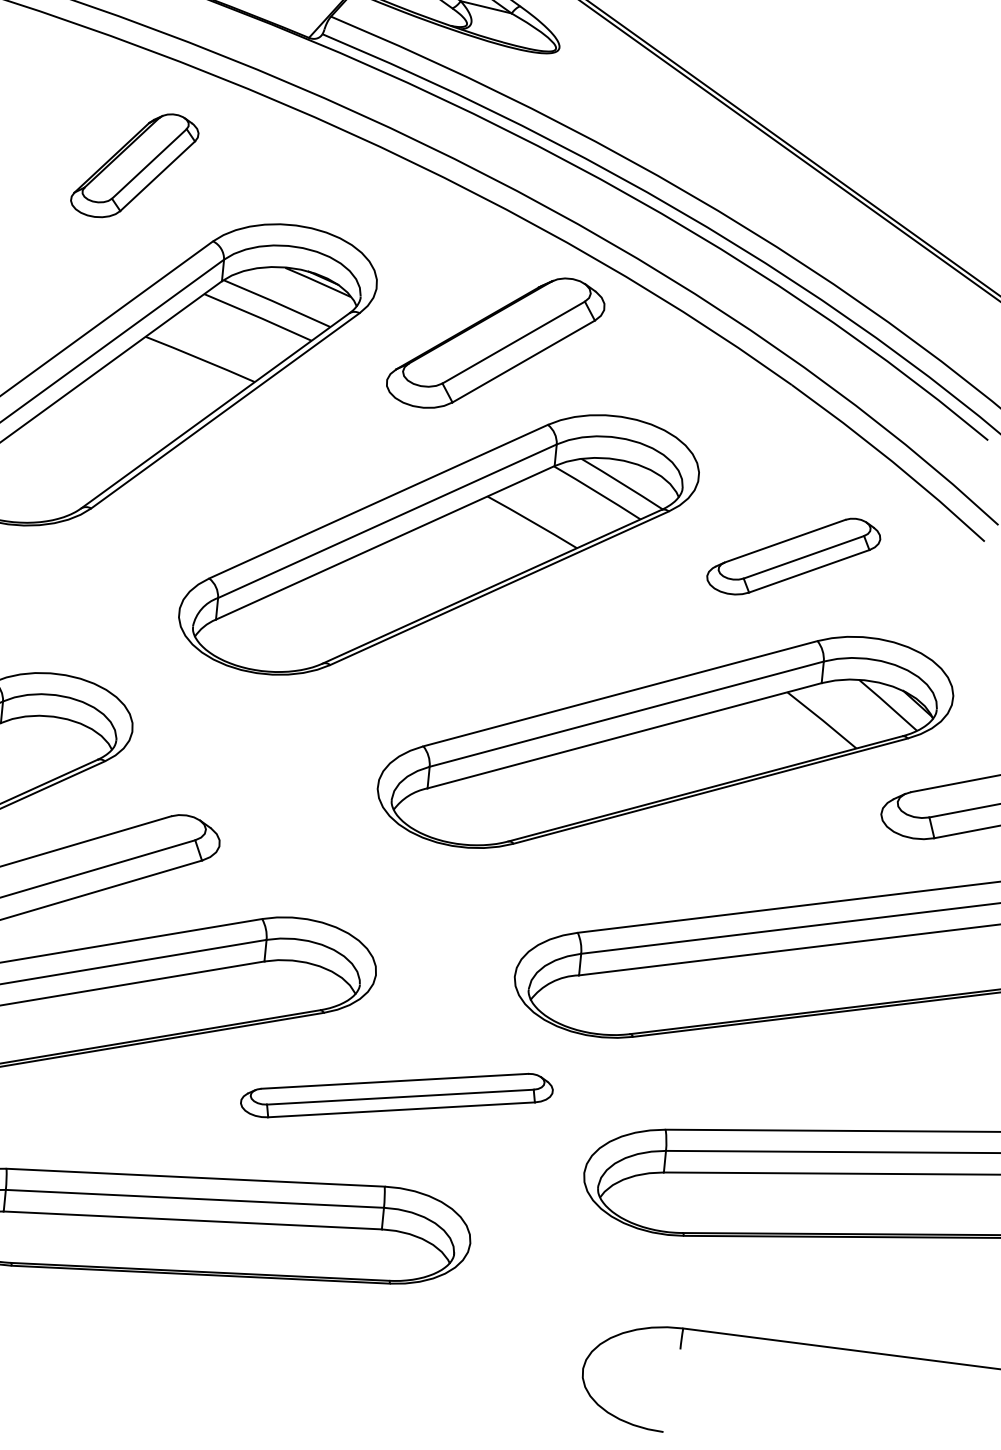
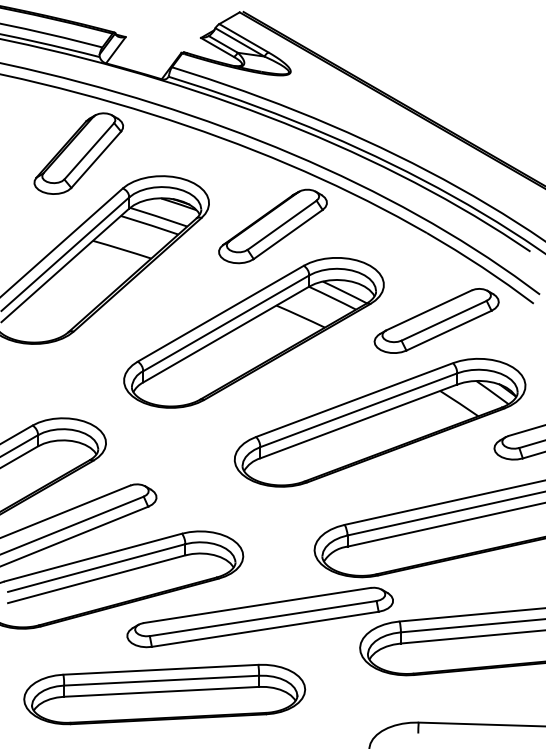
part: (134, 165) -> (78, 153), size x1.43
part: (793, 555) -> (436, 320), size x1.43
part: (395, 1095) -> (259, 617), size x1.67

